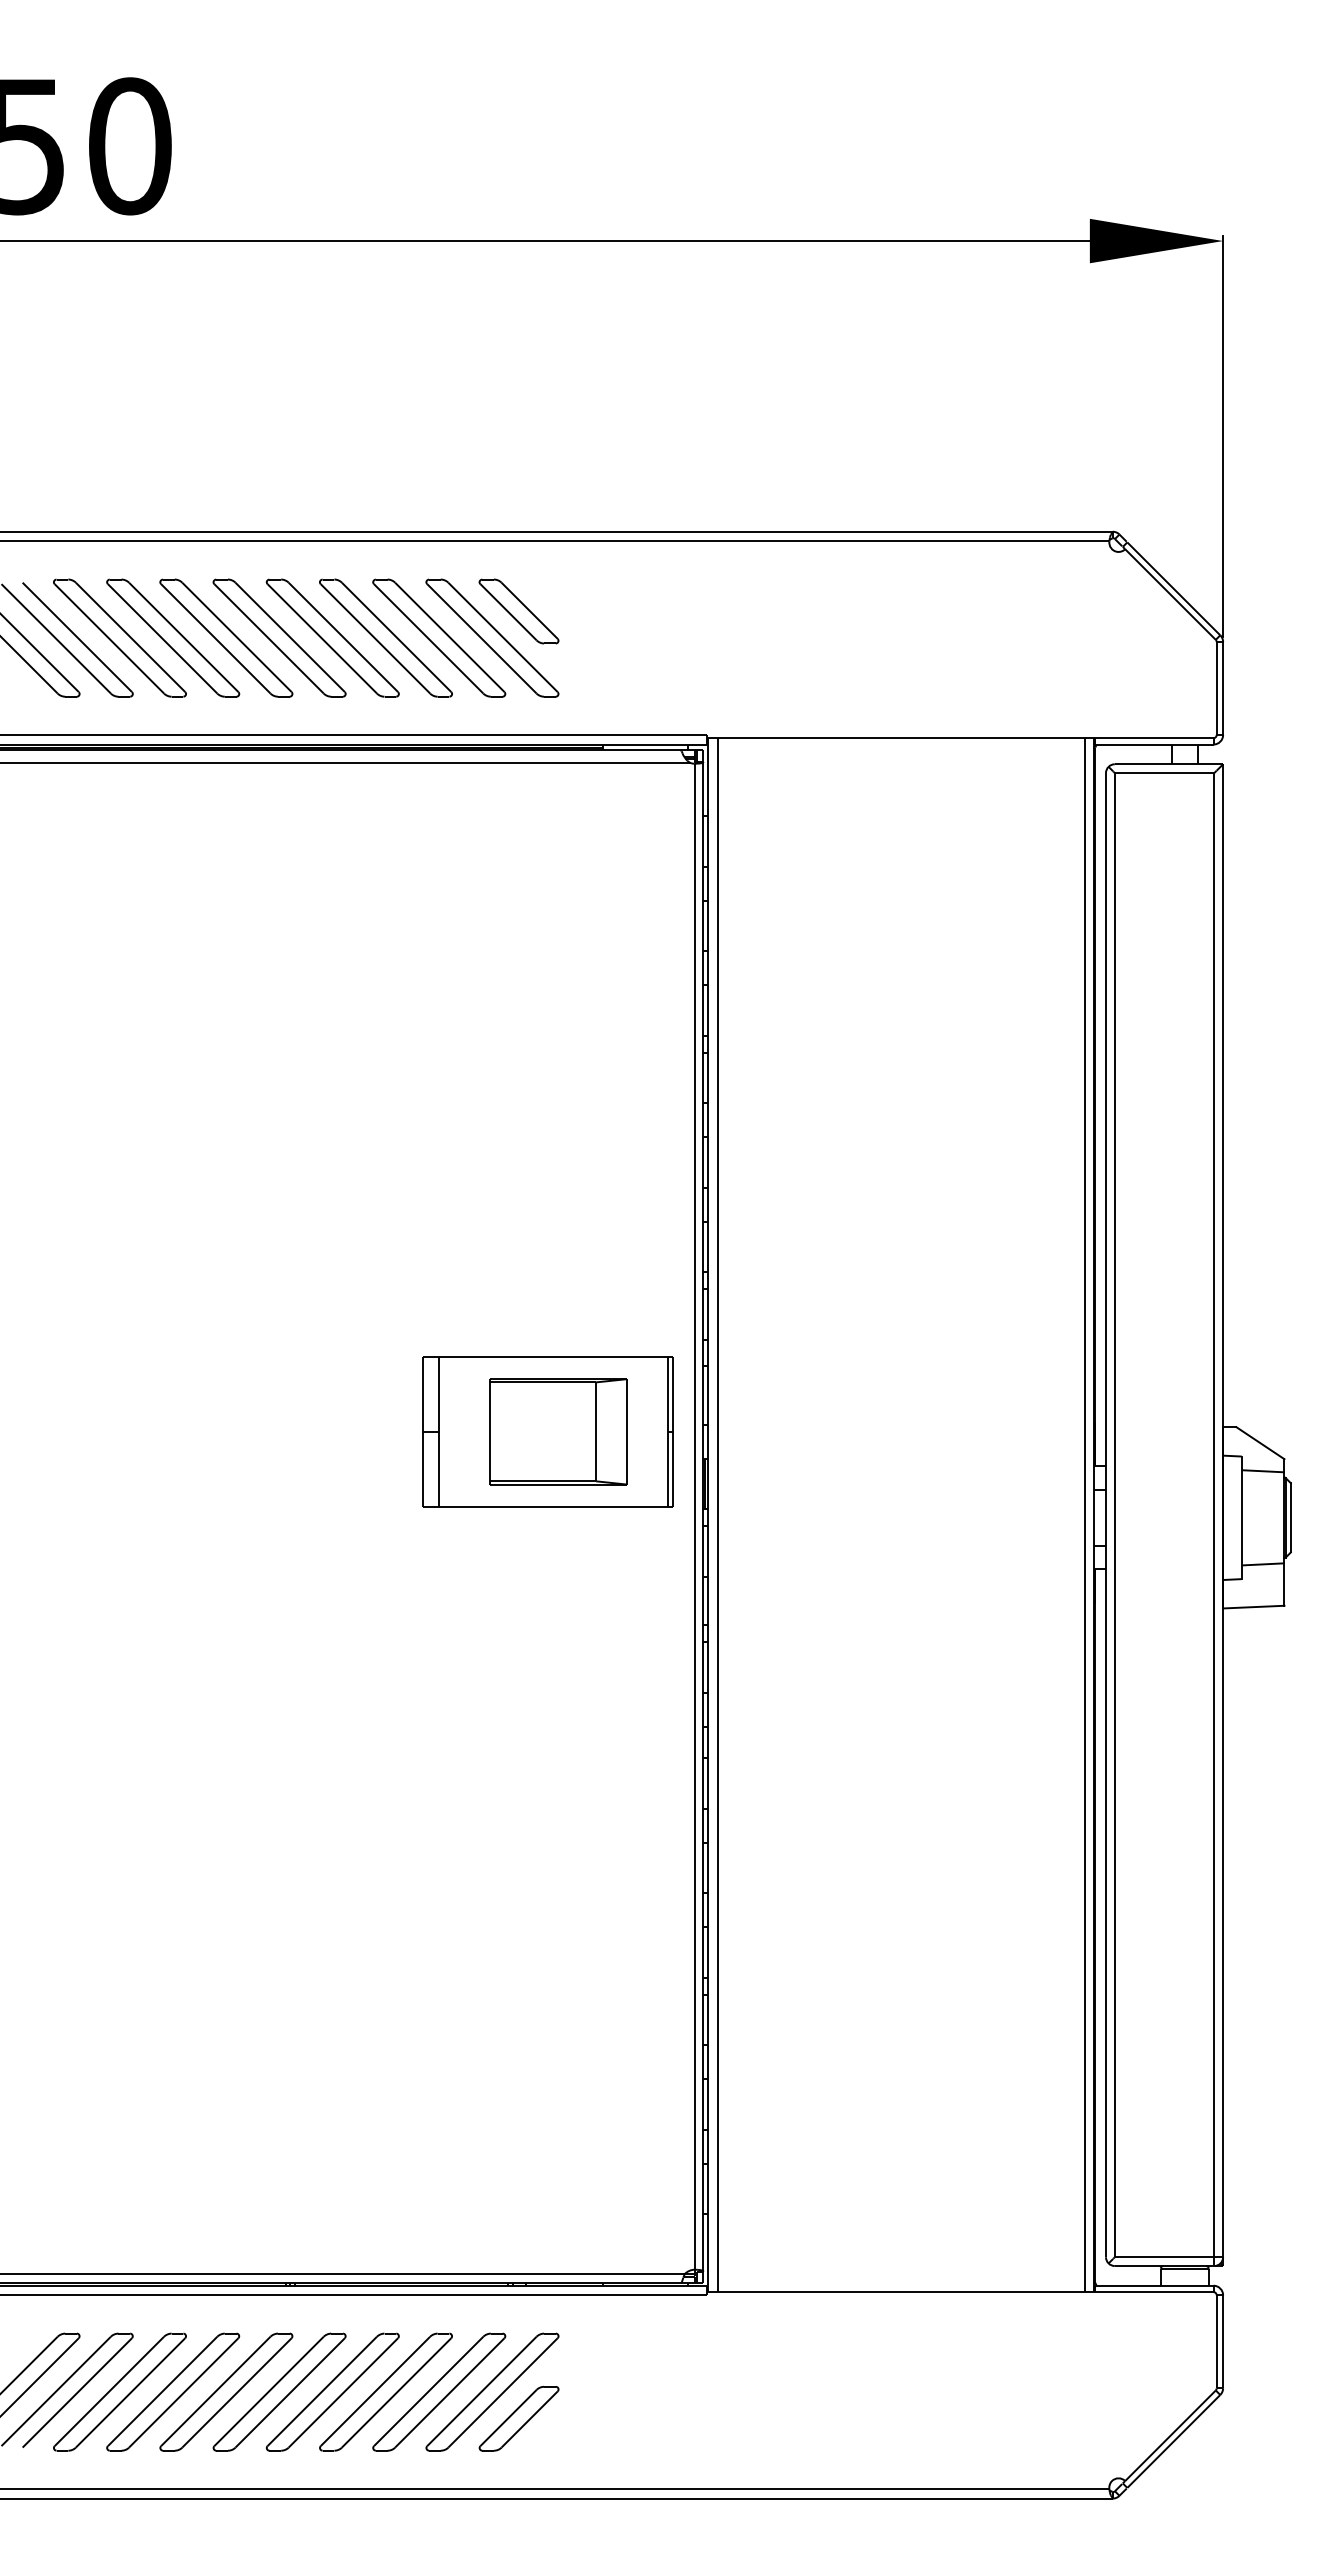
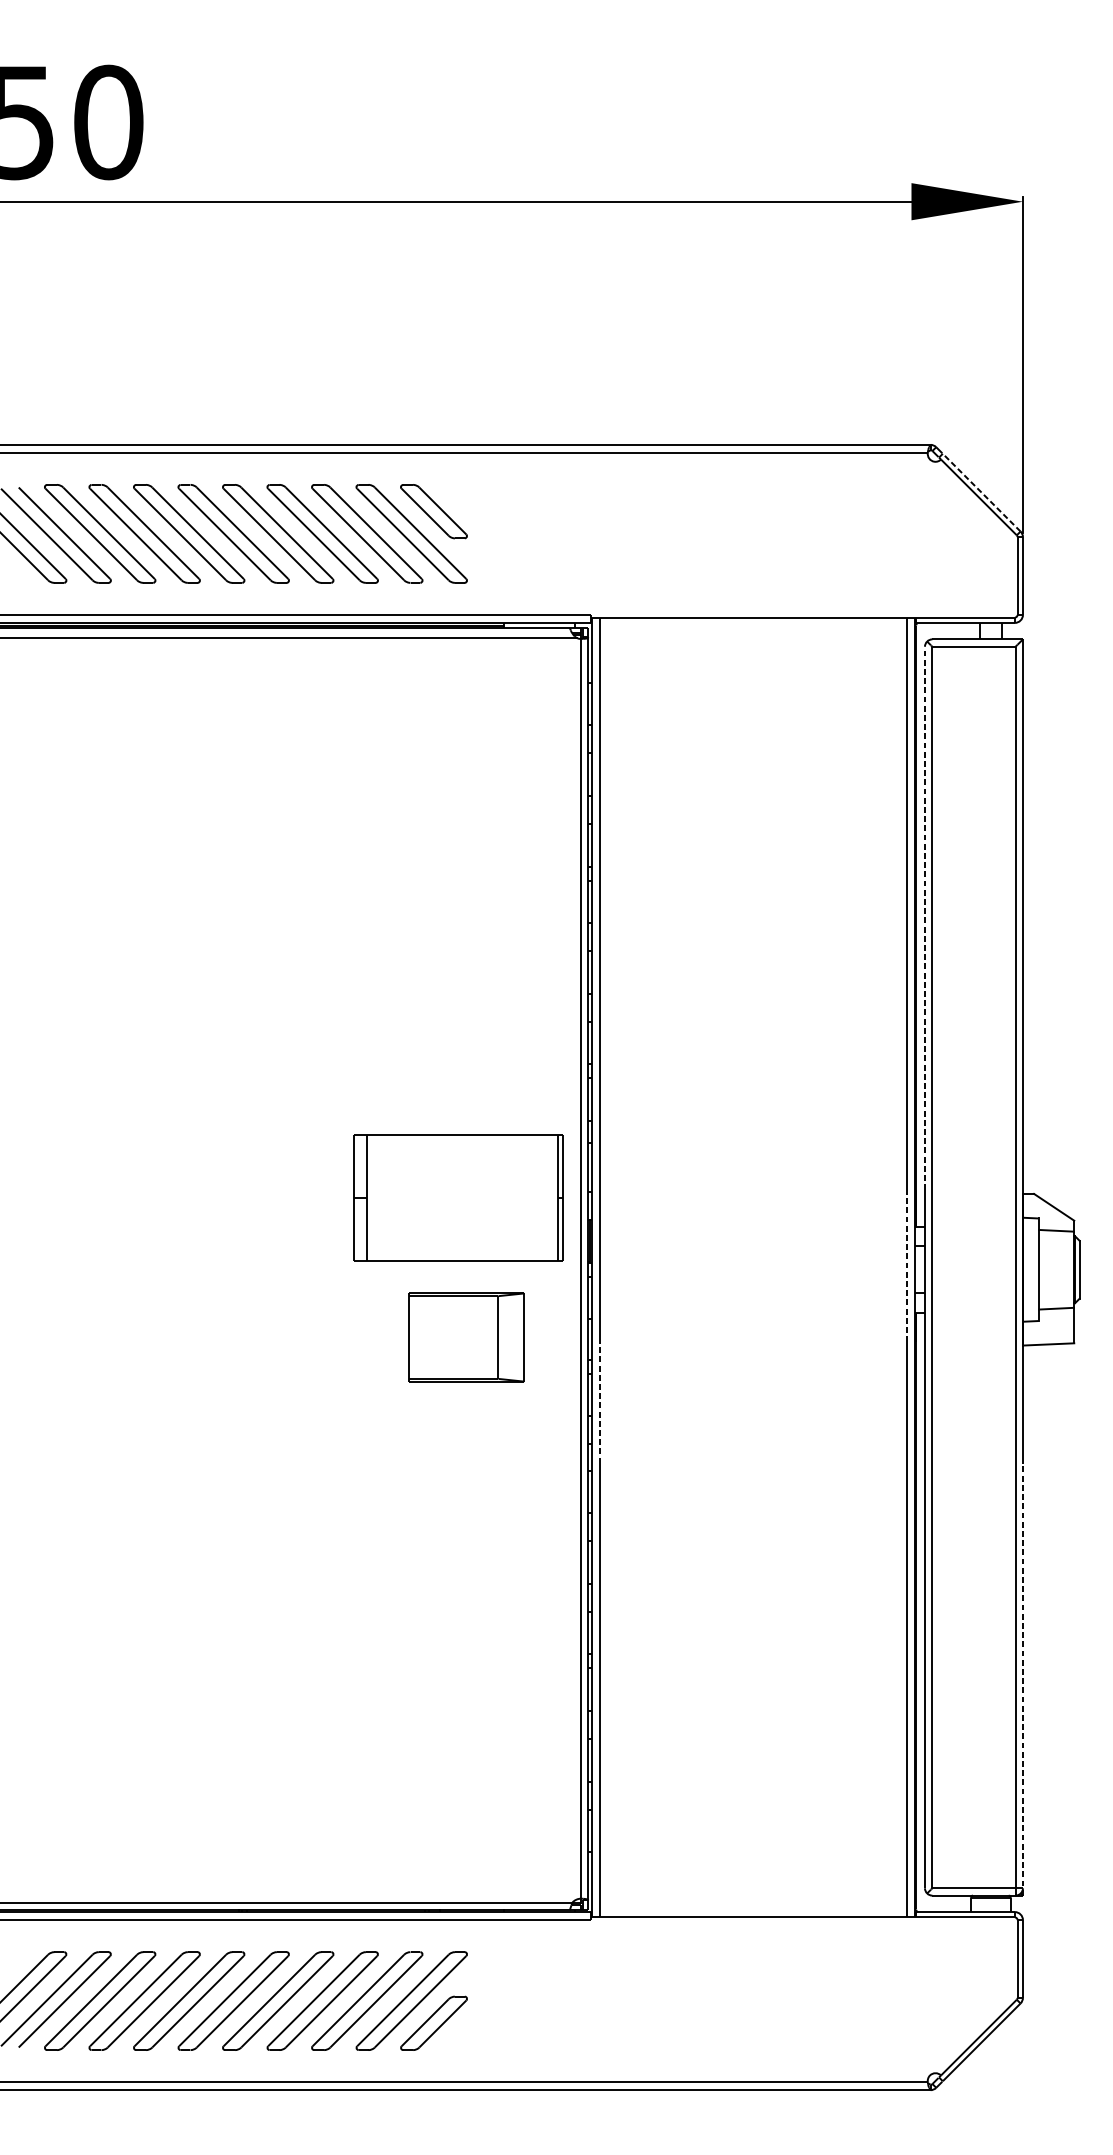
line: (1173, 588) -> (981, 492), solid -> dashed
line: (1106, 1097) -> (925, 918), solid -> dashed
part: (558, 1431) -> (466, 1337), moved
line: (1084, 1513) -> (906, 1266), solid -> dashed
line: (717, 1676) -> (599, 1402), solid -> dashed
line: (1223, 2007) -> (1023, 1679), solid -> dashed

